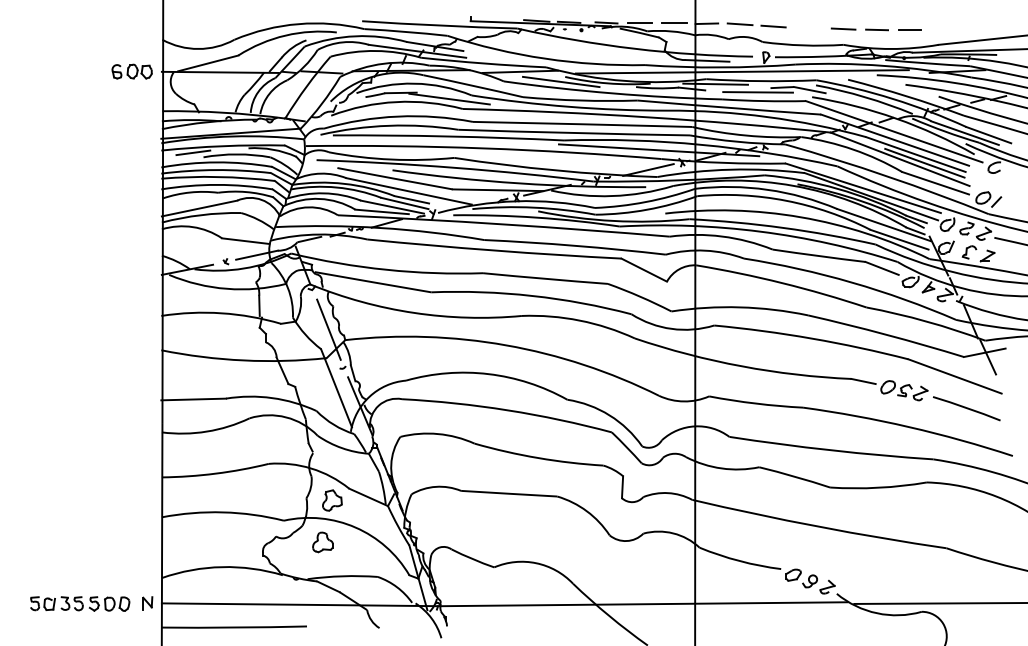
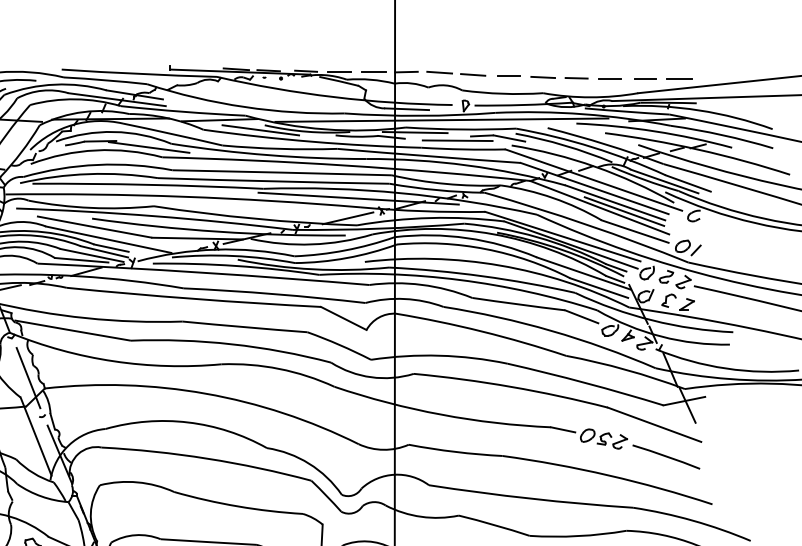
line: (809, 27) -> (509, 75), added
line: (945, 29) -> (645, 77), added
line: (979, 30) -> (679, 78), added

